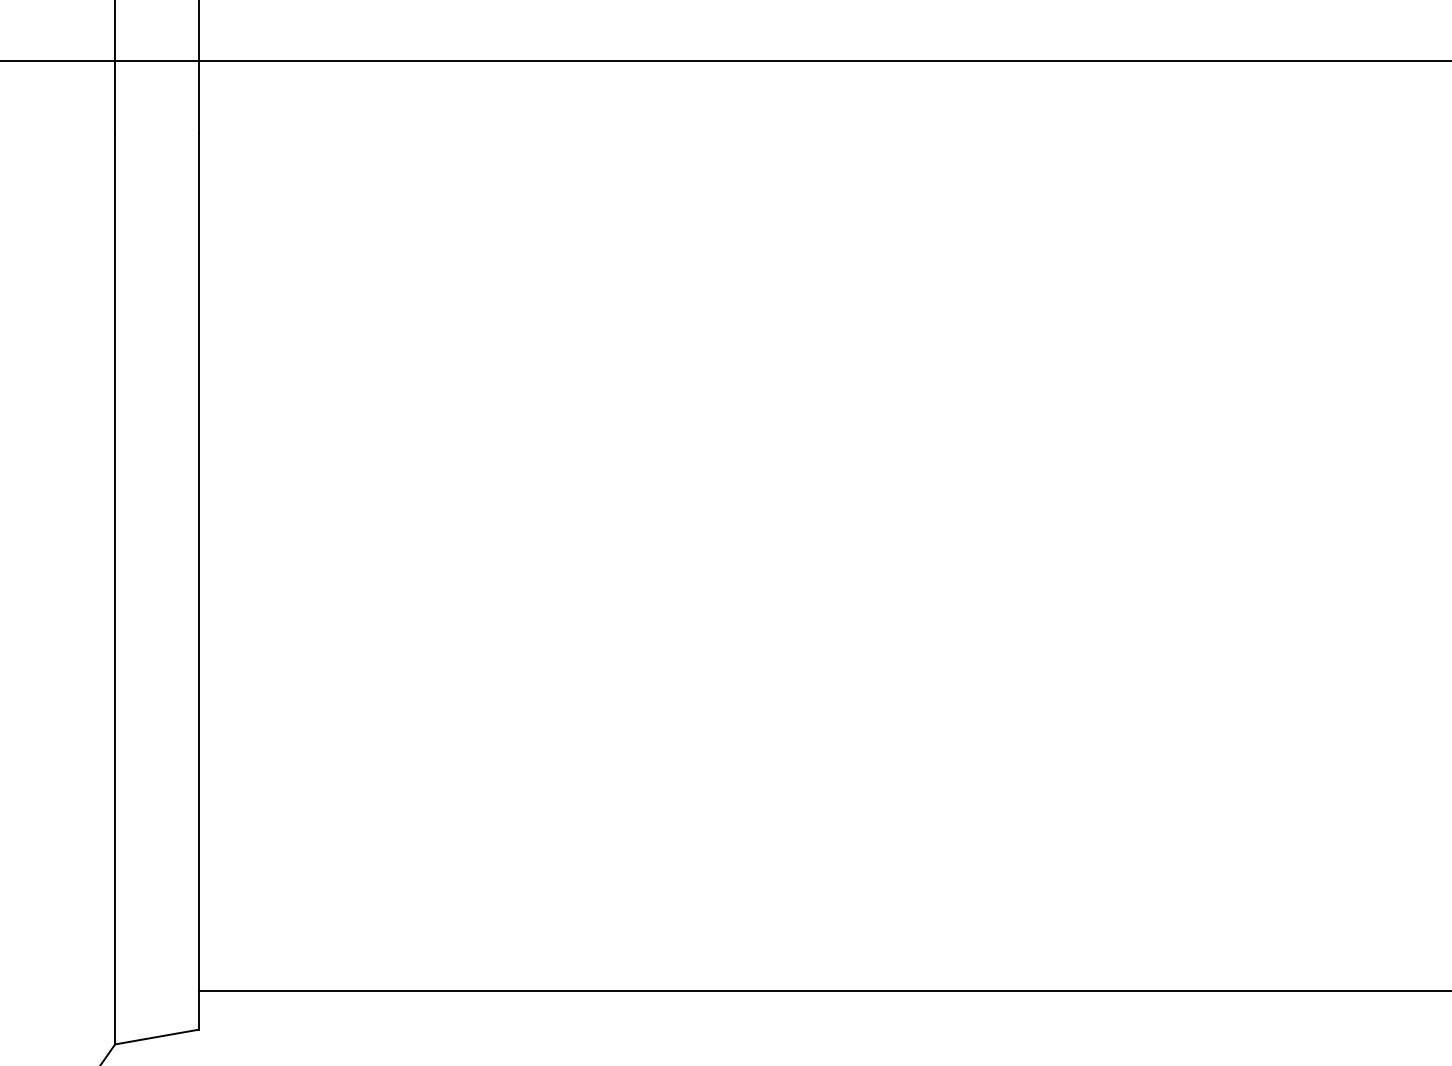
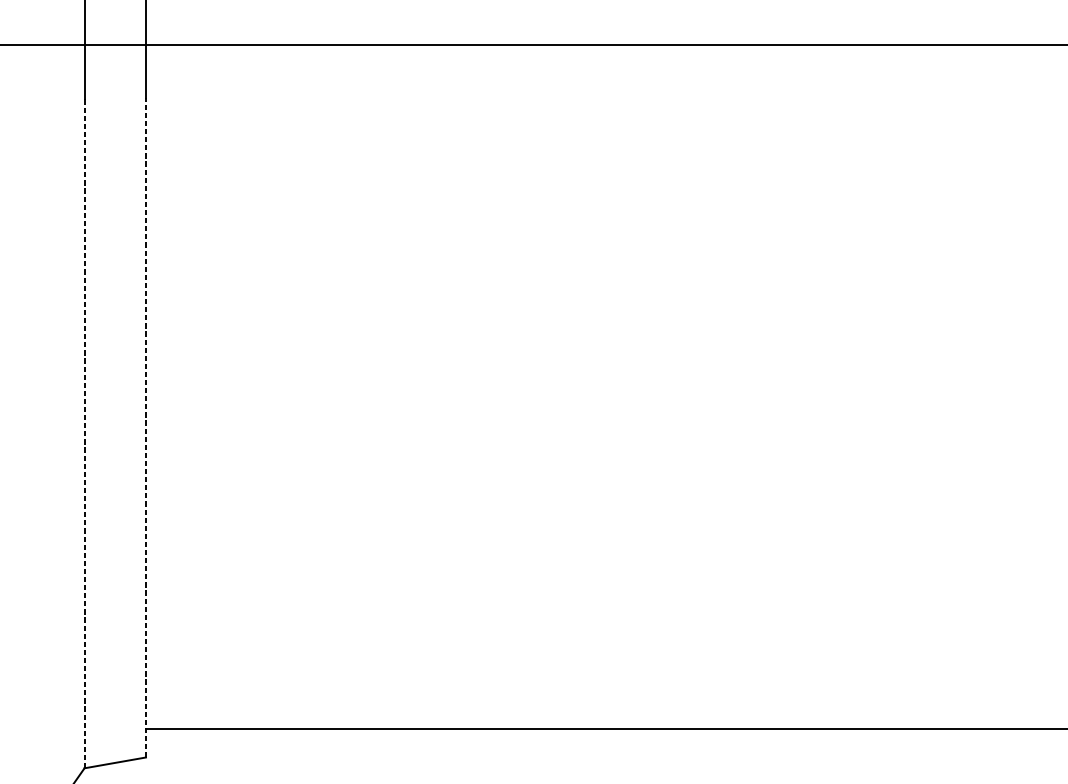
line: (198, 581) -> (145, 427), solid -> dashed
line: (115, 589) -> (84, 433), solid -> dashed

